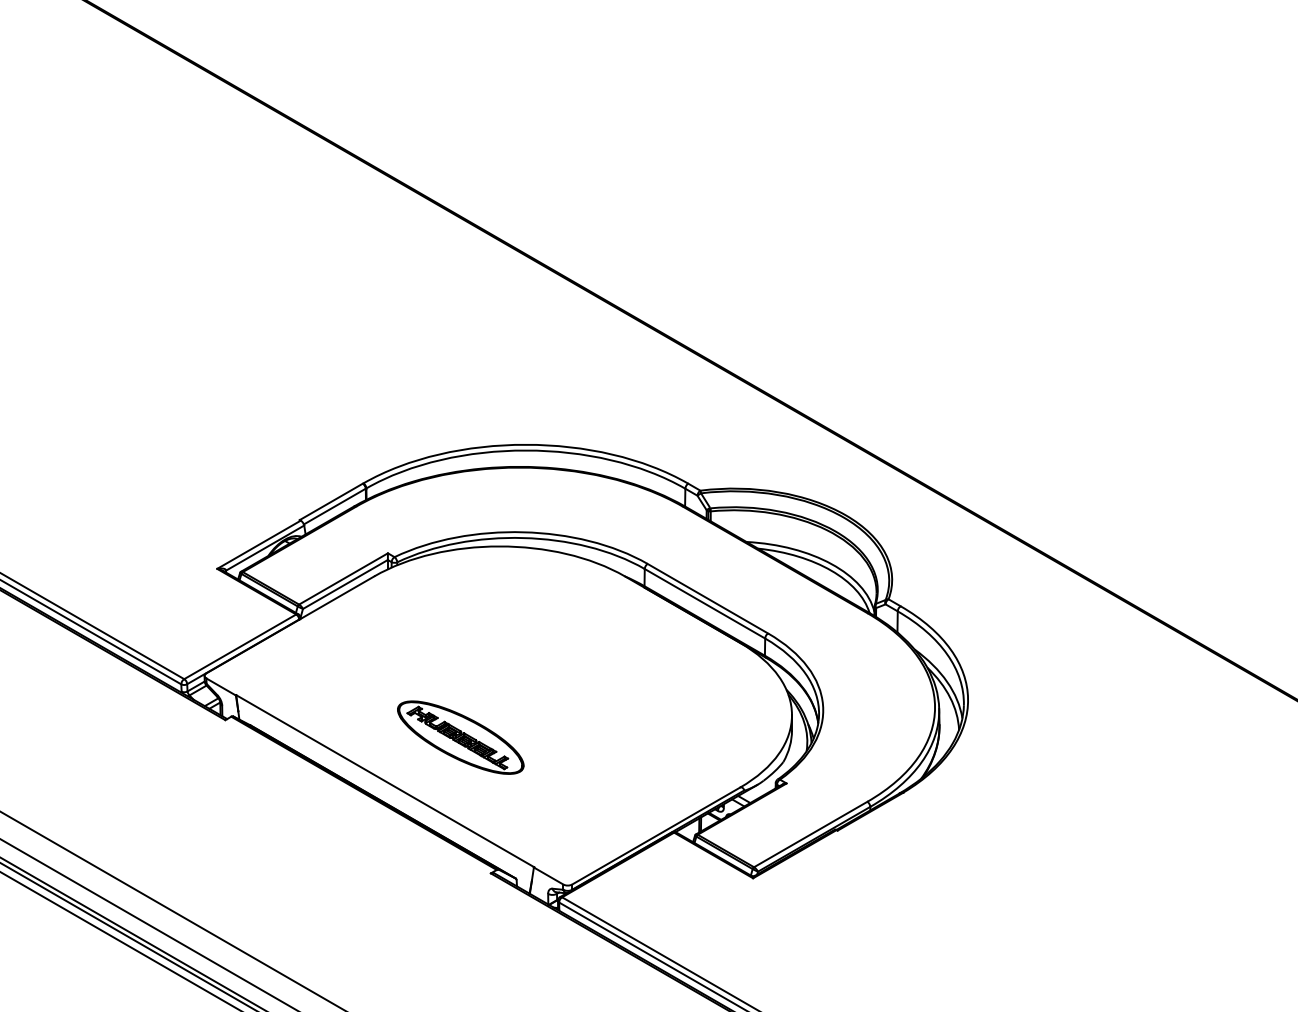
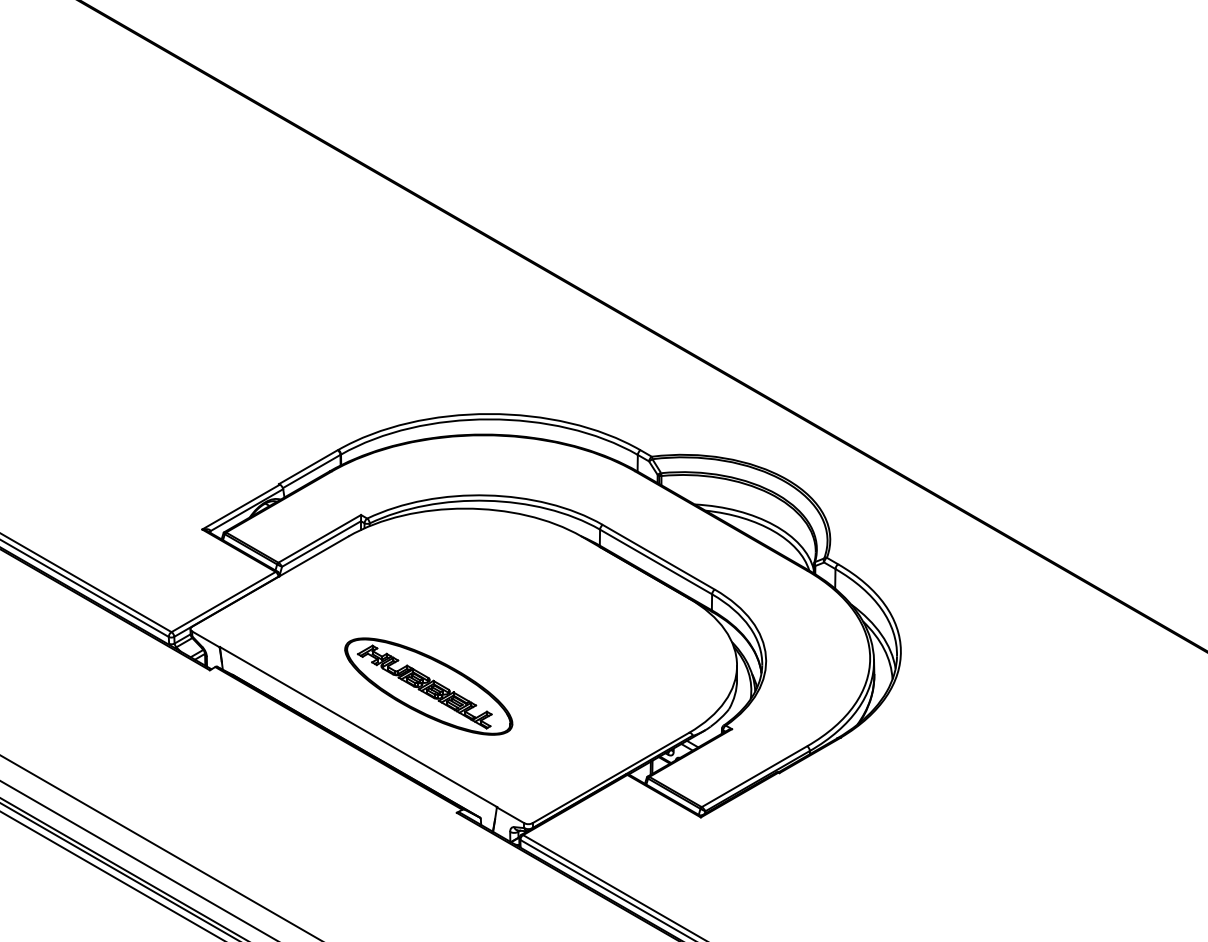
part: (460, 737) -> (428, 686), size x1.43

